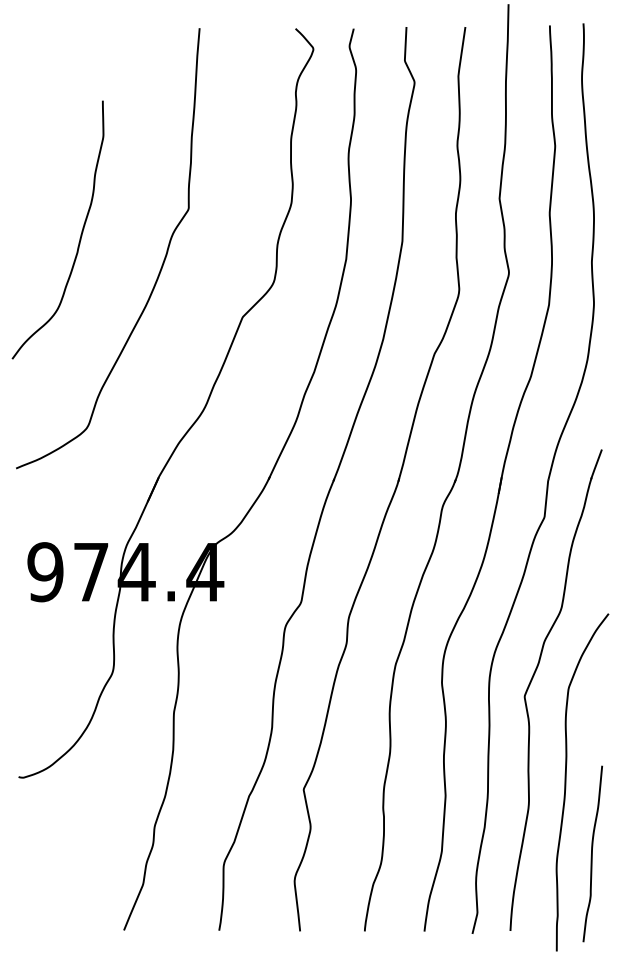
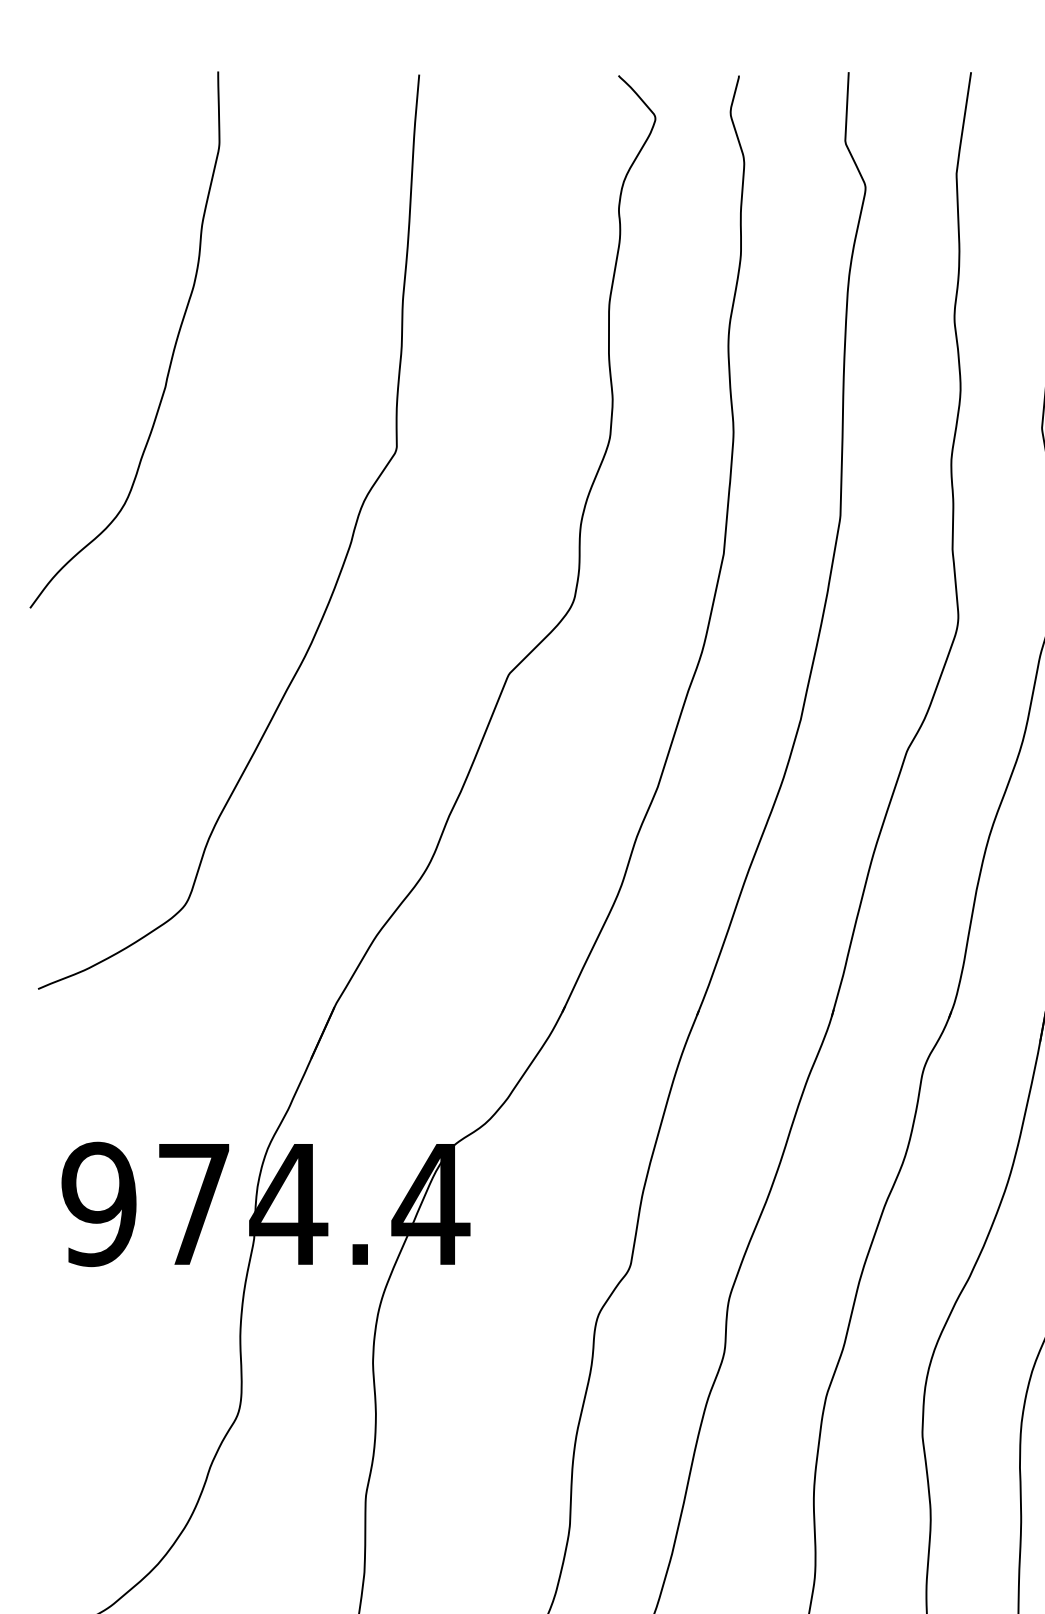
curve: (80, 234) -> (171, 349), moved

